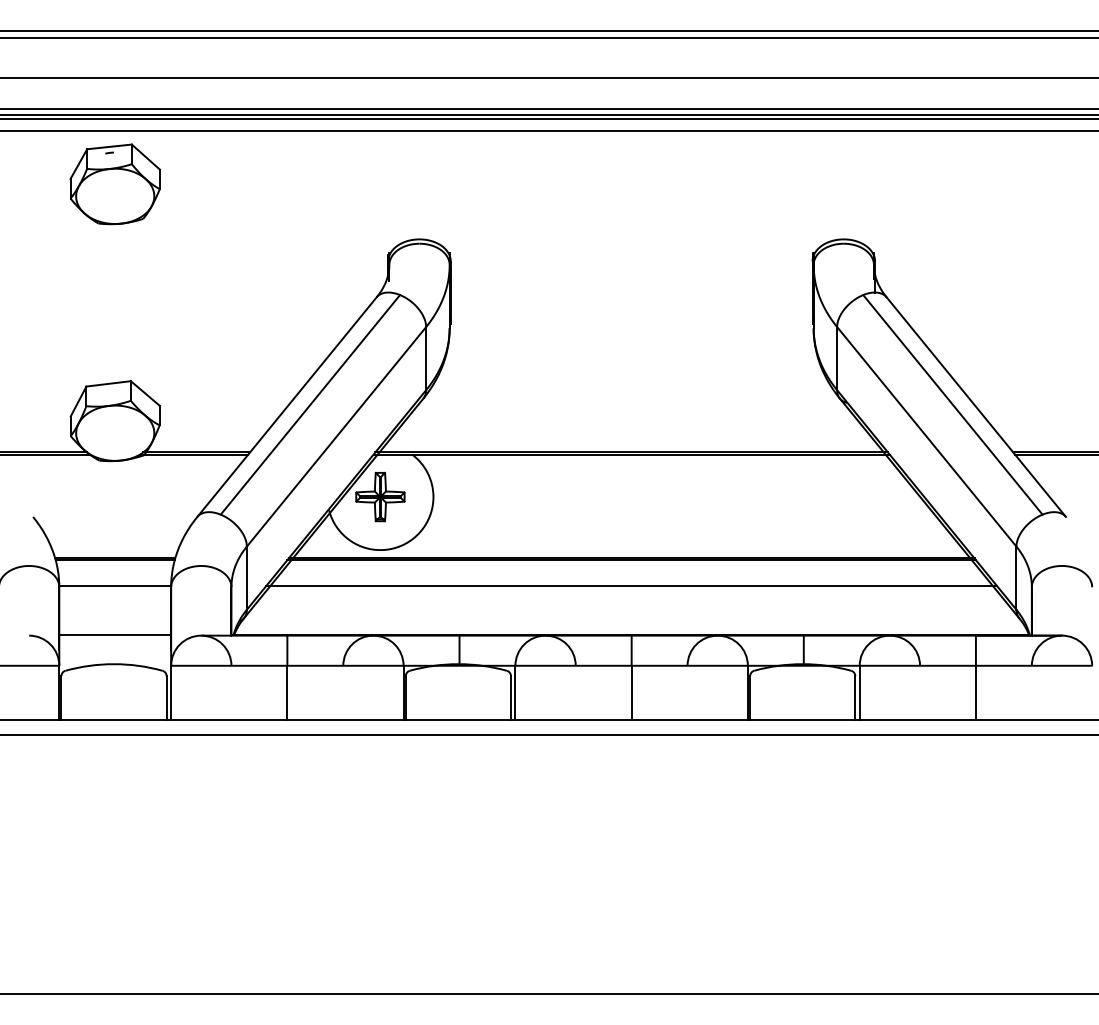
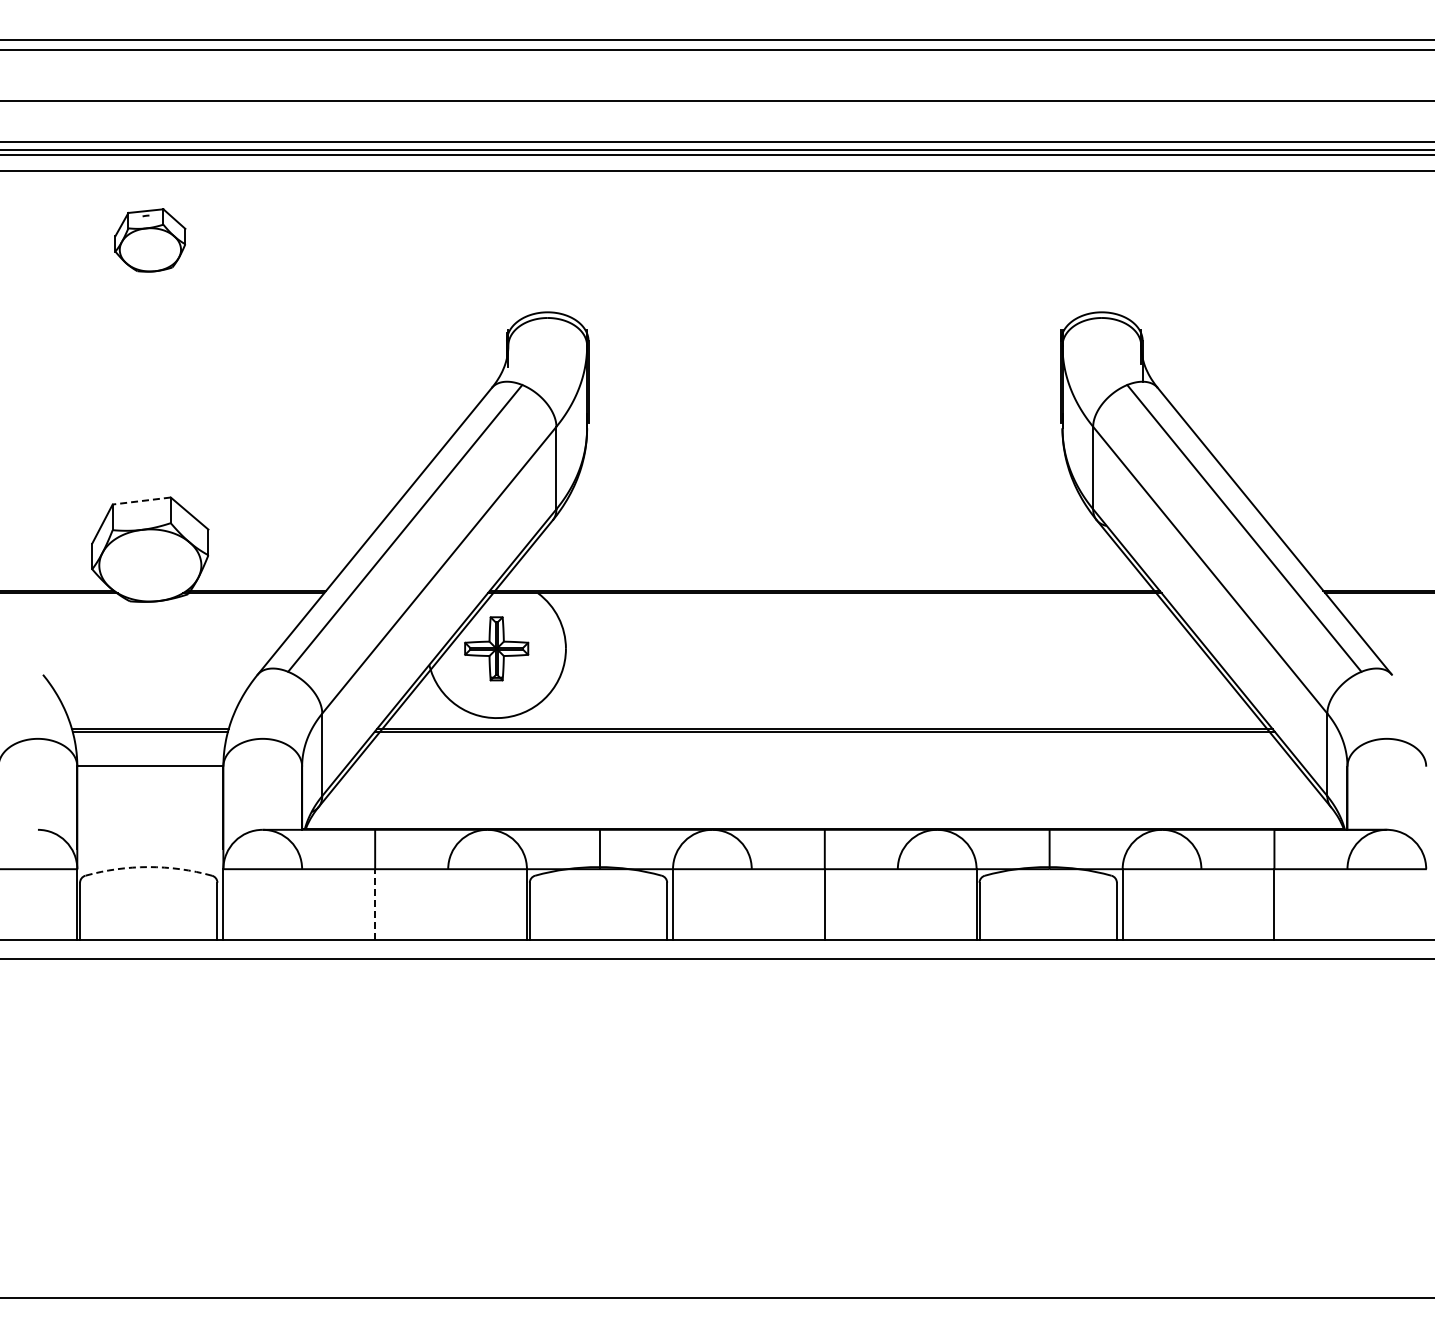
part: (115, 184) -> (150, 240), size x0.6
line: (108, 384) -> (141, 501), solid -> dashed
line: (631, 586) -> (824, 765), removed
line: (115, 634) -> (150, 828), removed
arc: (113, 664) -> (148, 867), solid -> dashed
line: (287, 692) -> (375, 904), solid -> dashed

